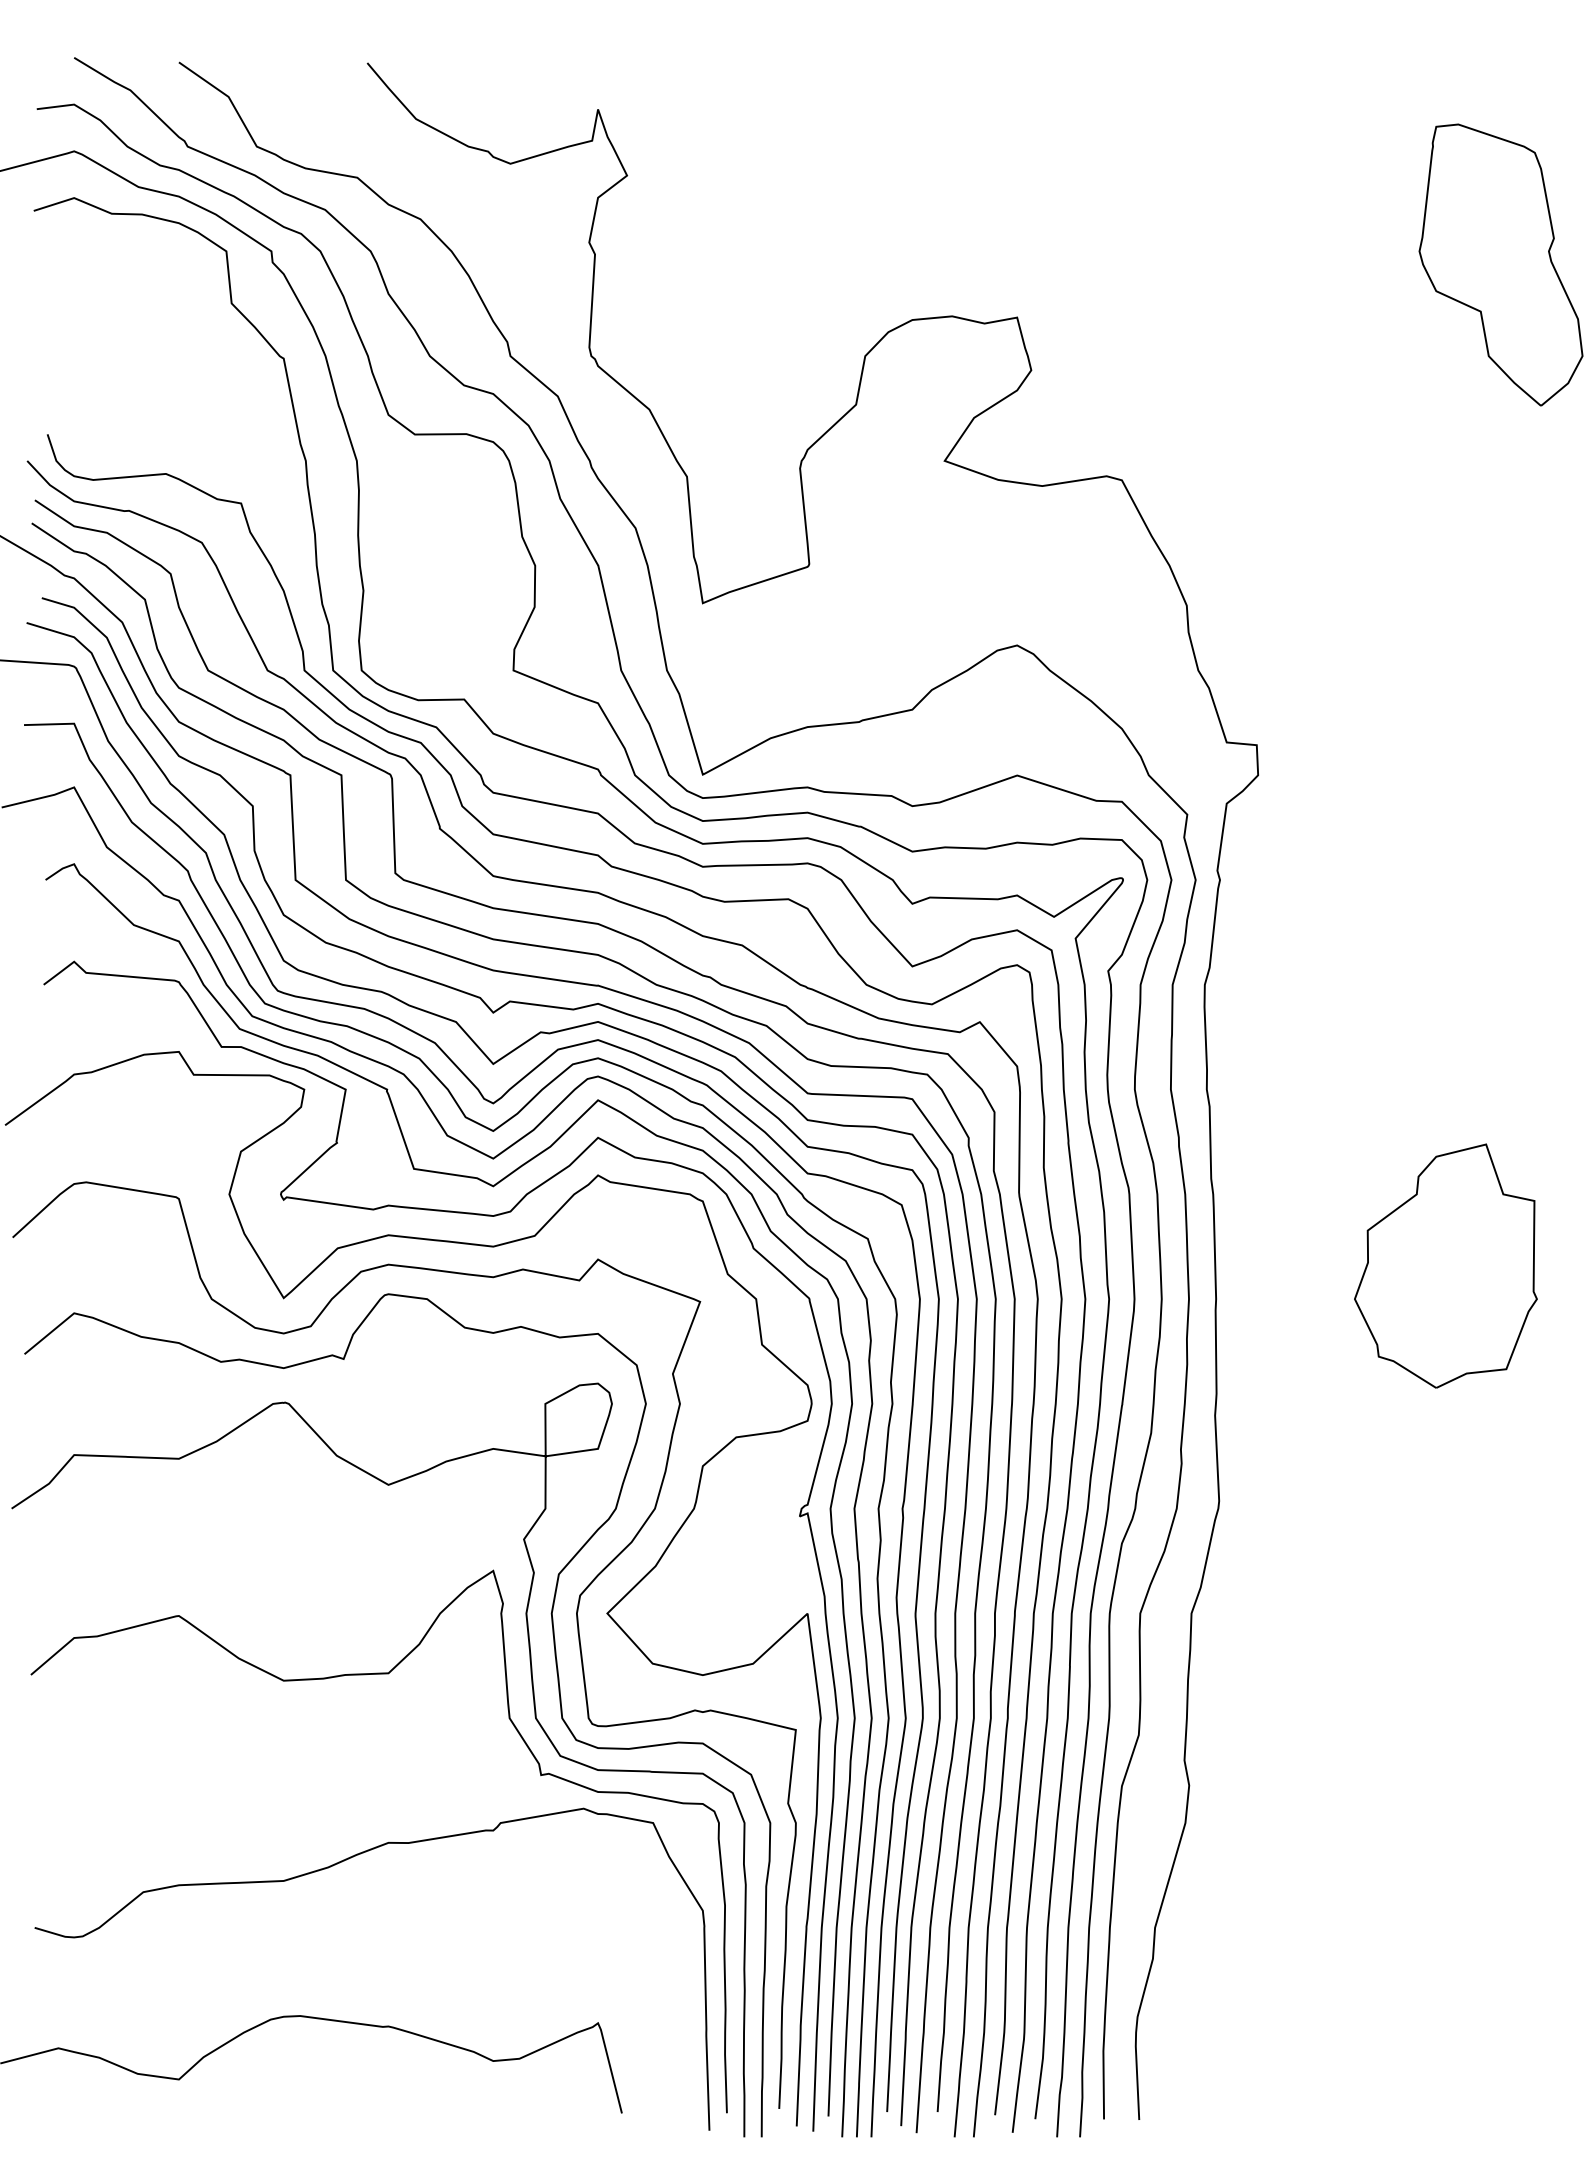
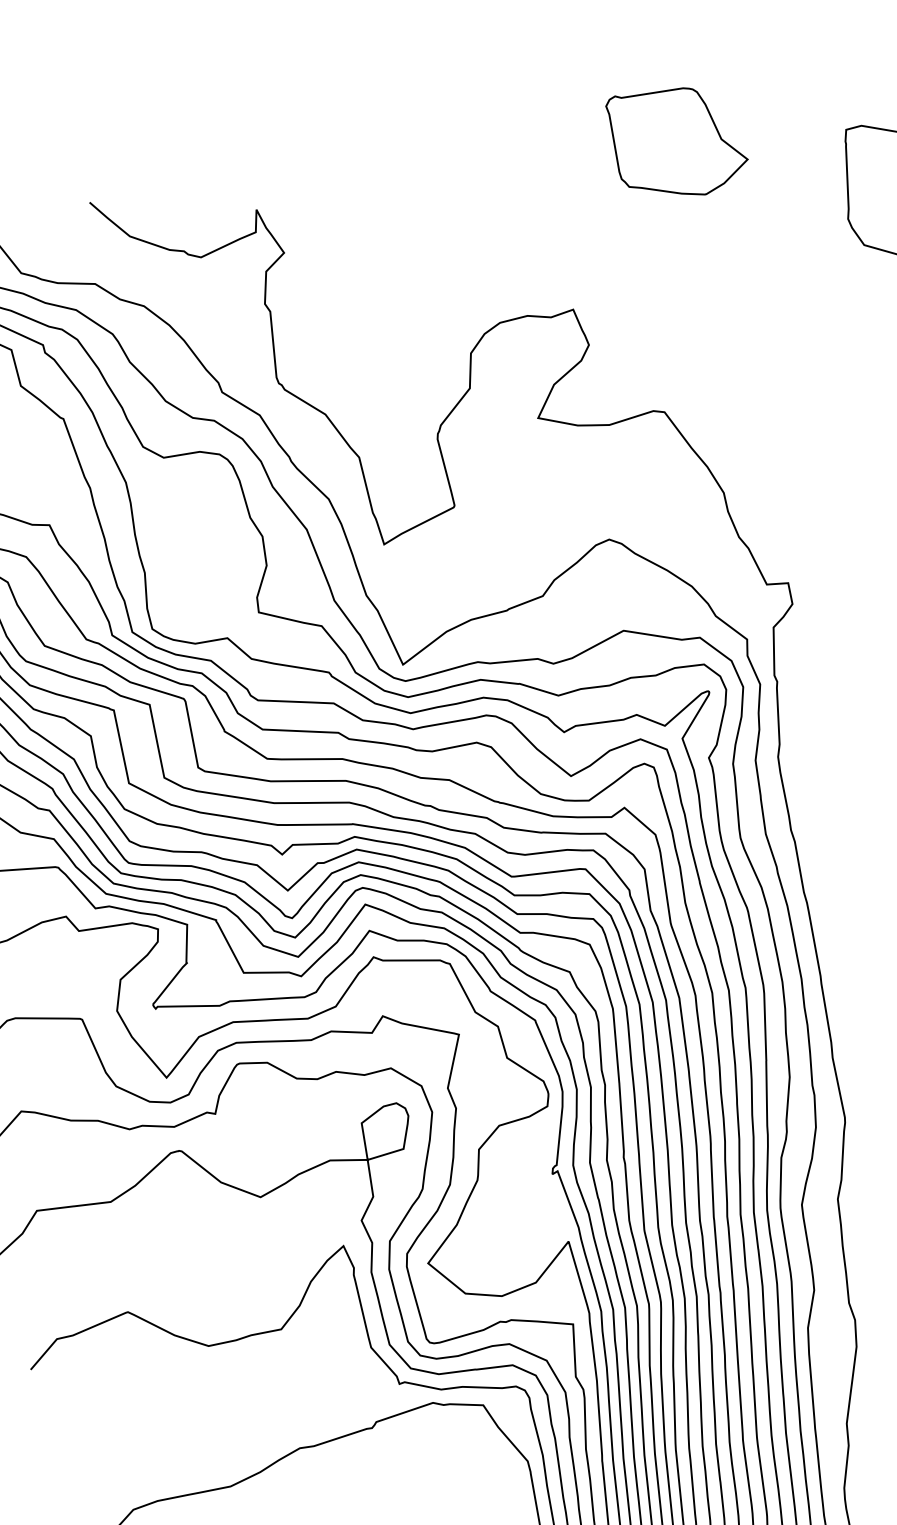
part: (1199, 108) -> (678, 142), added

